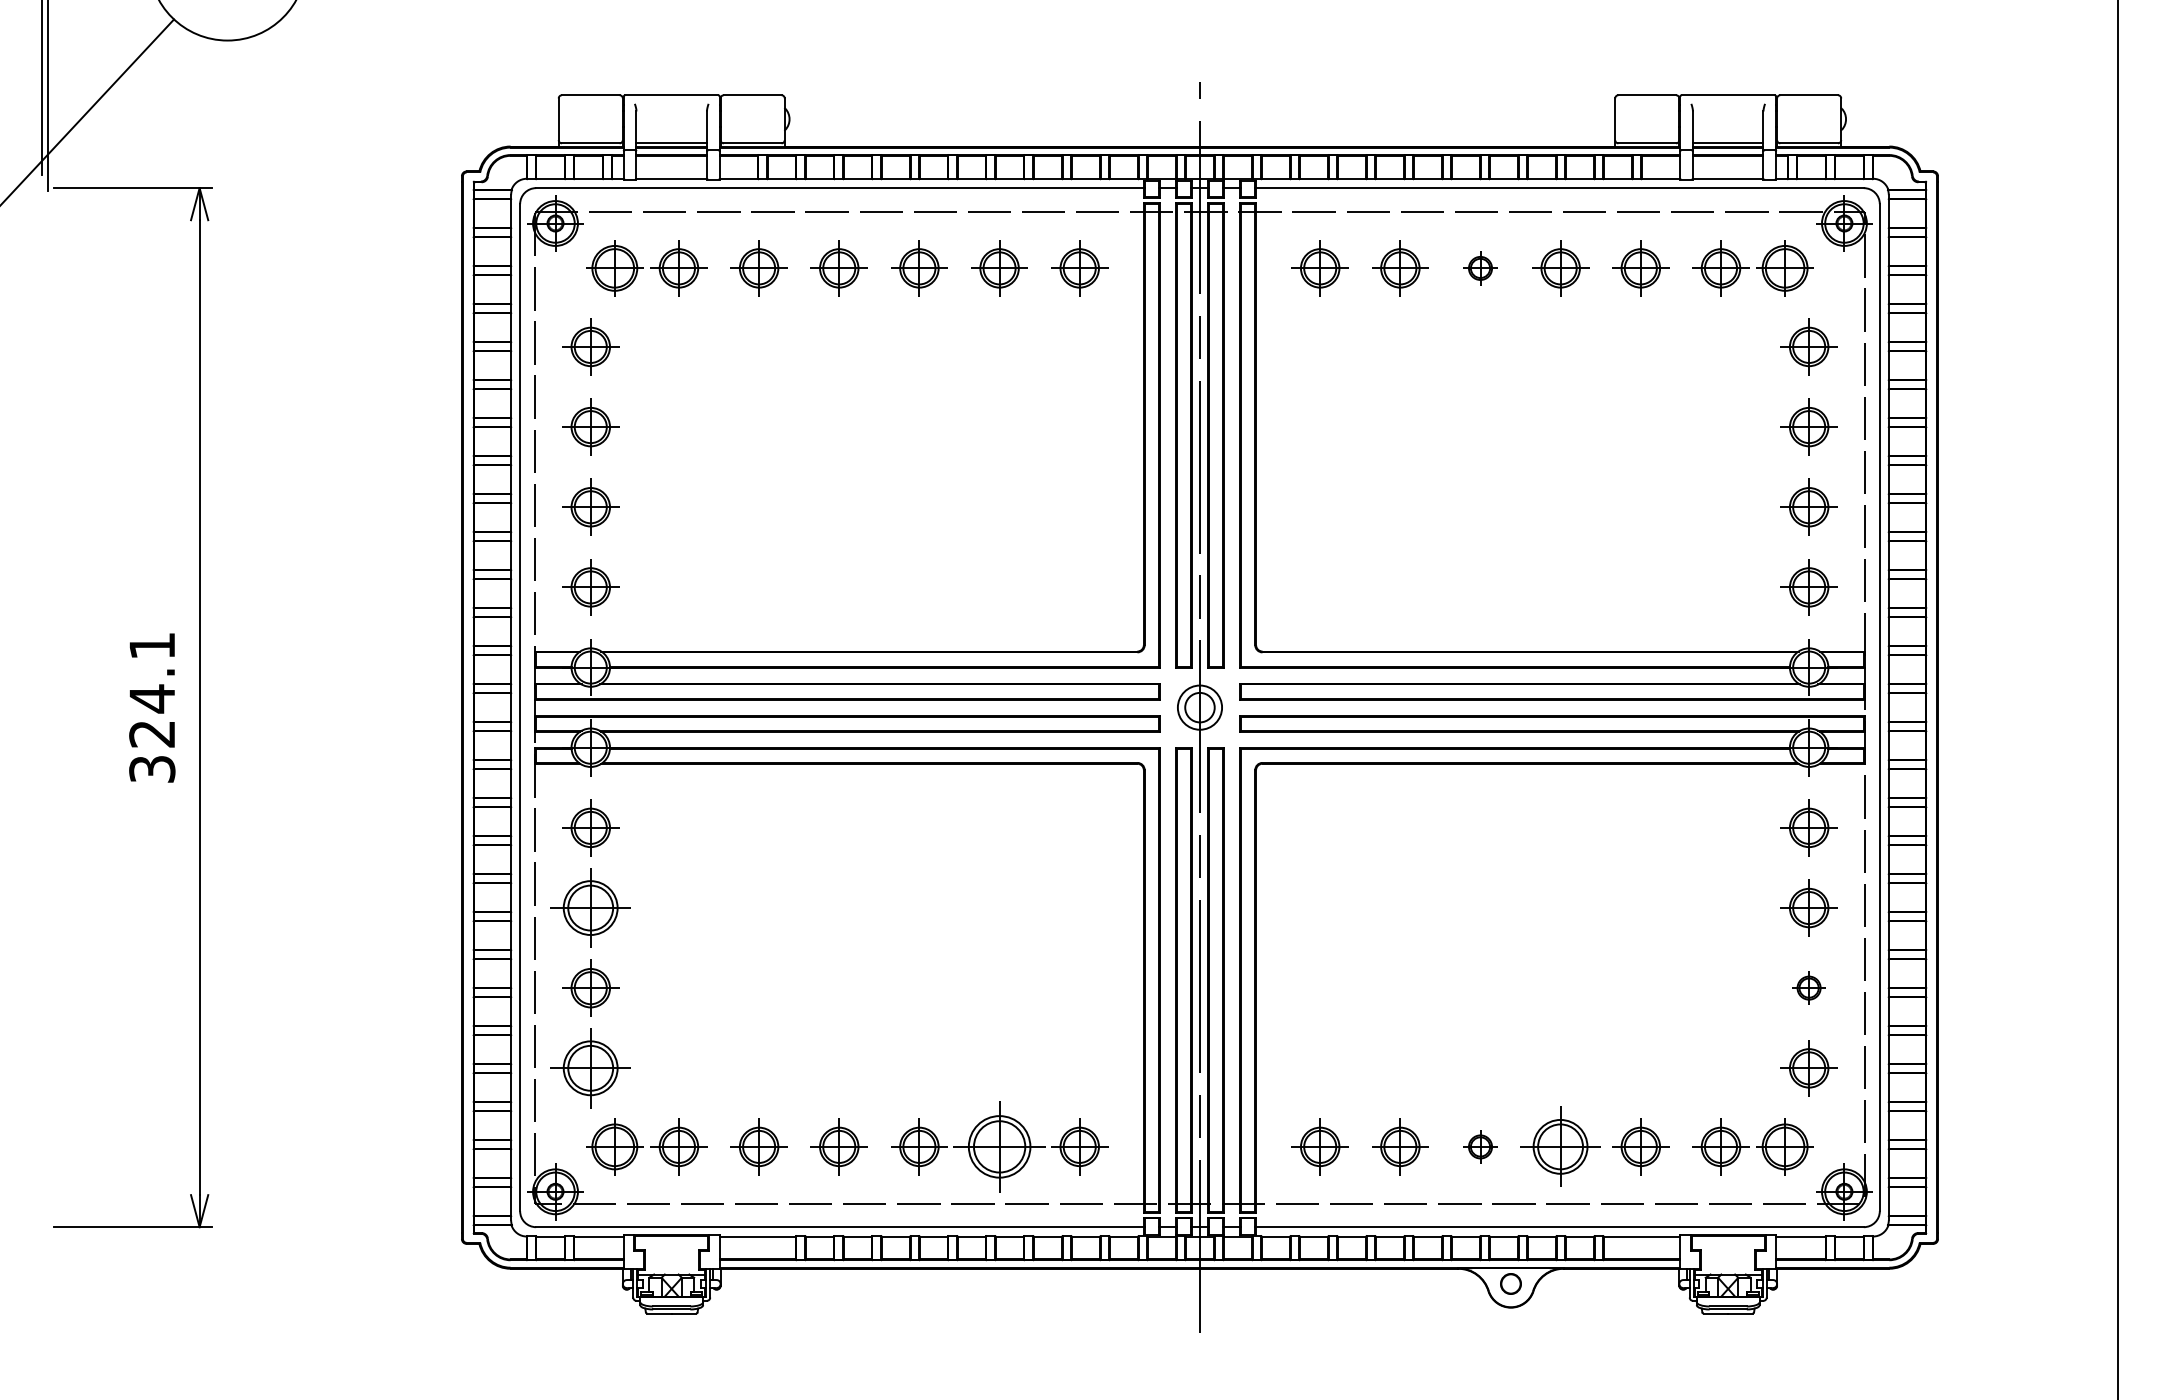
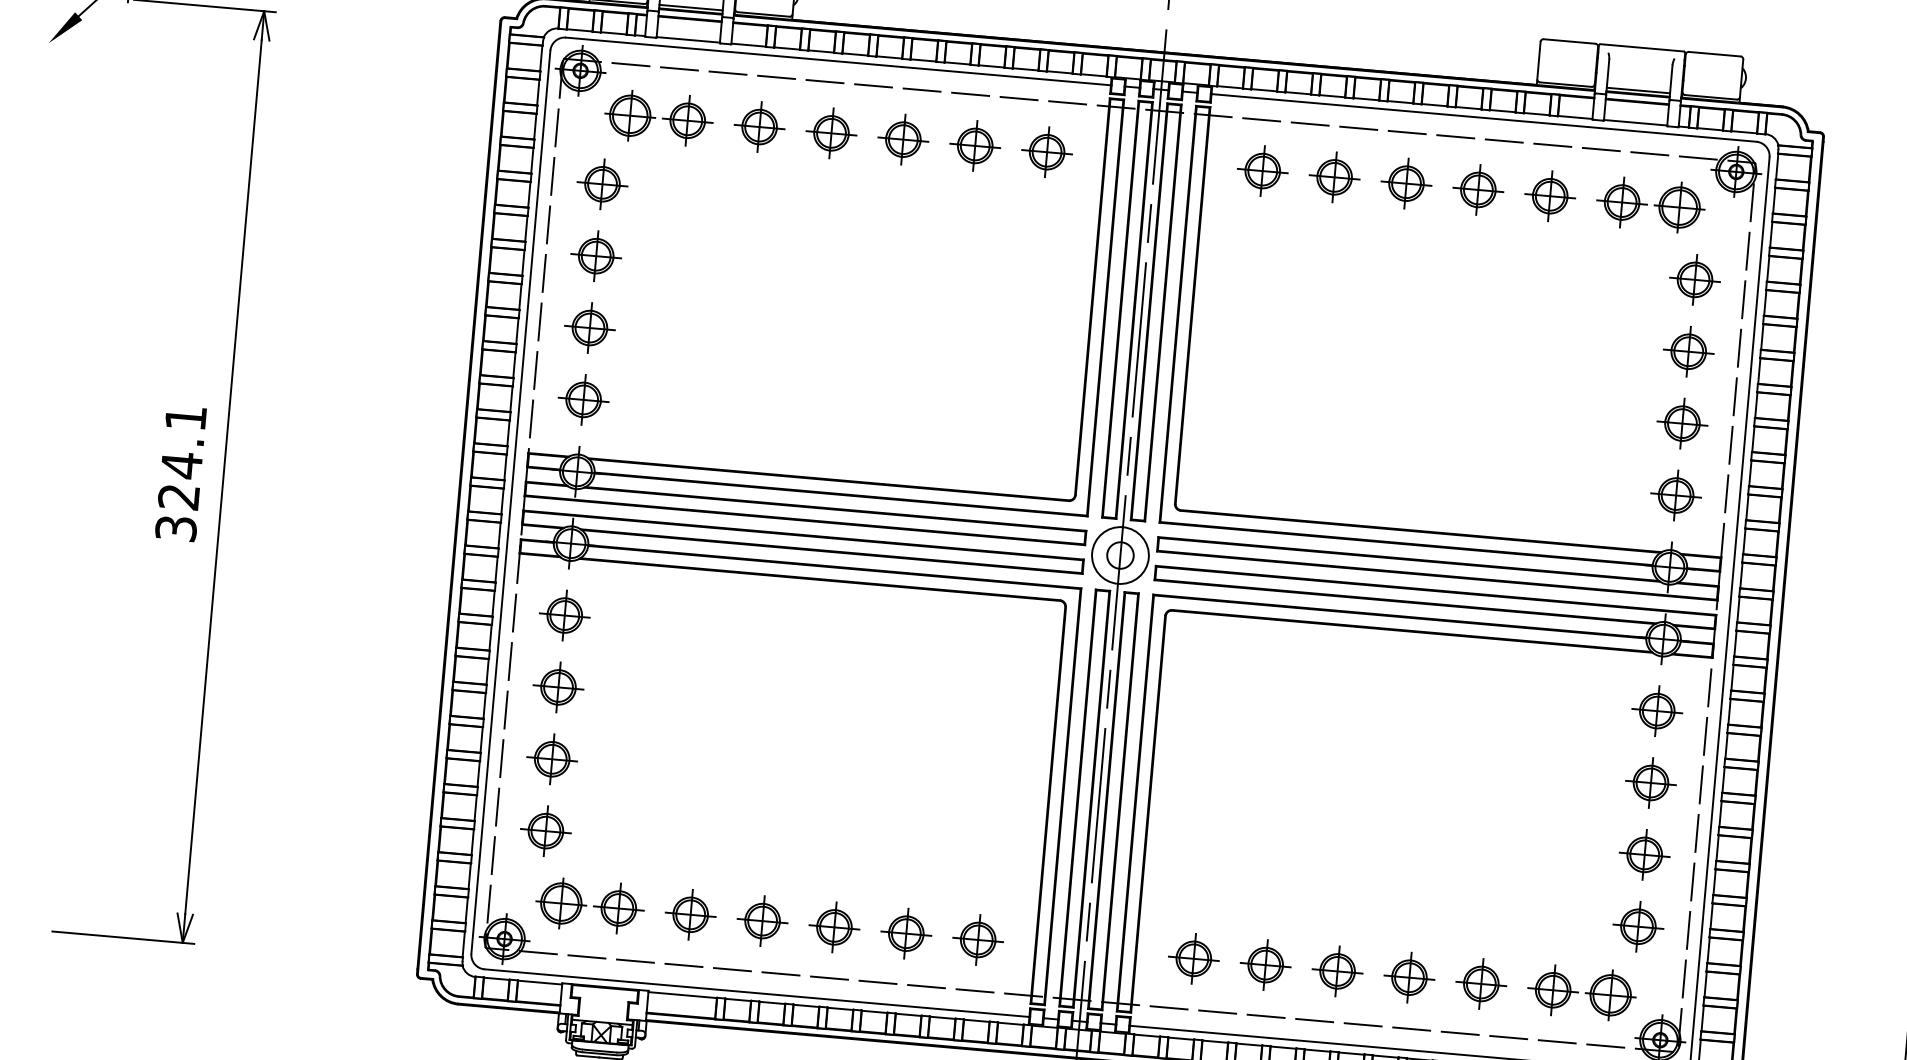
part: (1480, 268) -> (1406, 183), size x1.67
circle: (1199, 707) -> (1120, 555), size x1.43
part: (590, 907) -> (558, 686), size x0.71
part: (1808, 987) -> (1644, 854), size x1.67
part: (590, 1068) -> (545, 831), size x0.71
part: (999, 1146) -> (906, 933), size x0.62
part: (1480, 1146) -> (1337, 971), size x1.67
part: (1560, 1146) -> (1409, 977), size x0.71

